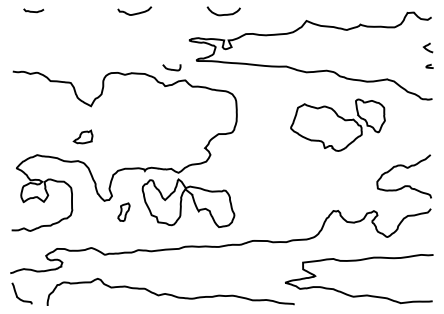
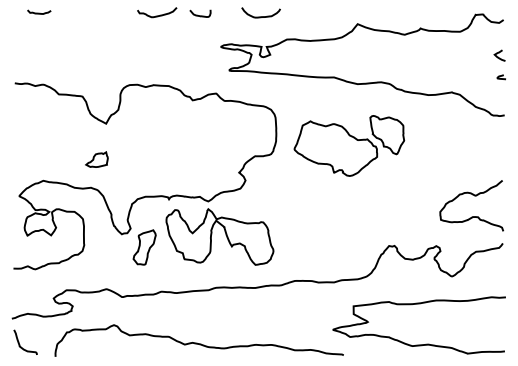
curve: (171, 69) -> (200, 15), moved
part: (338, 124) -> (349, 145), moved
part: (123, 212) -> (144, 247), size x1.67

